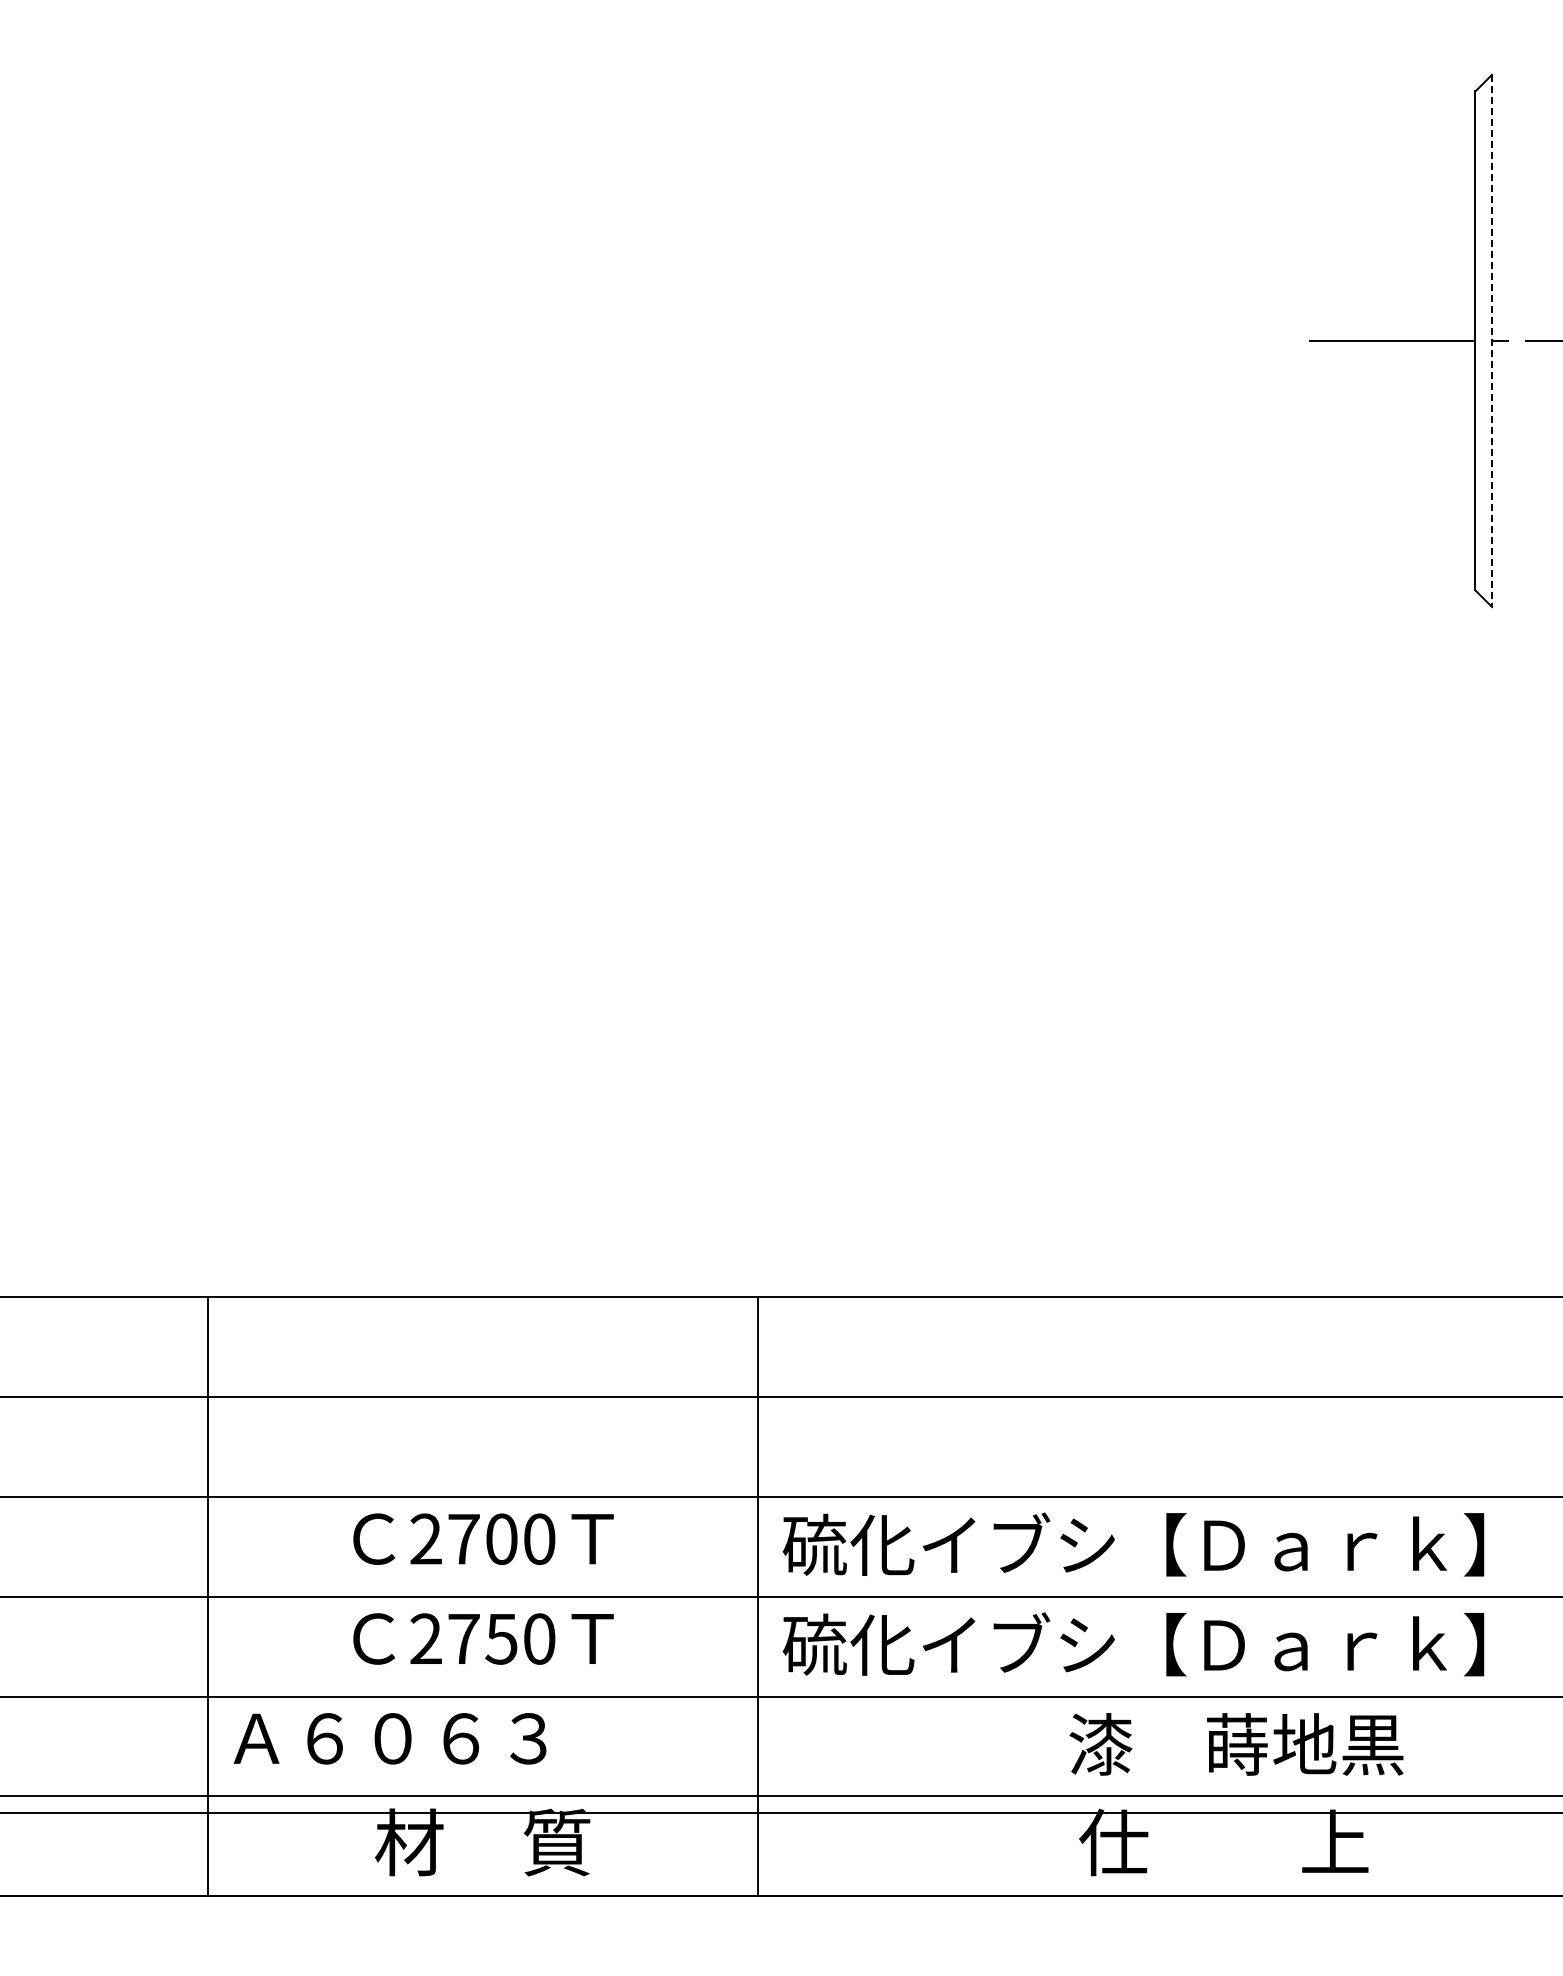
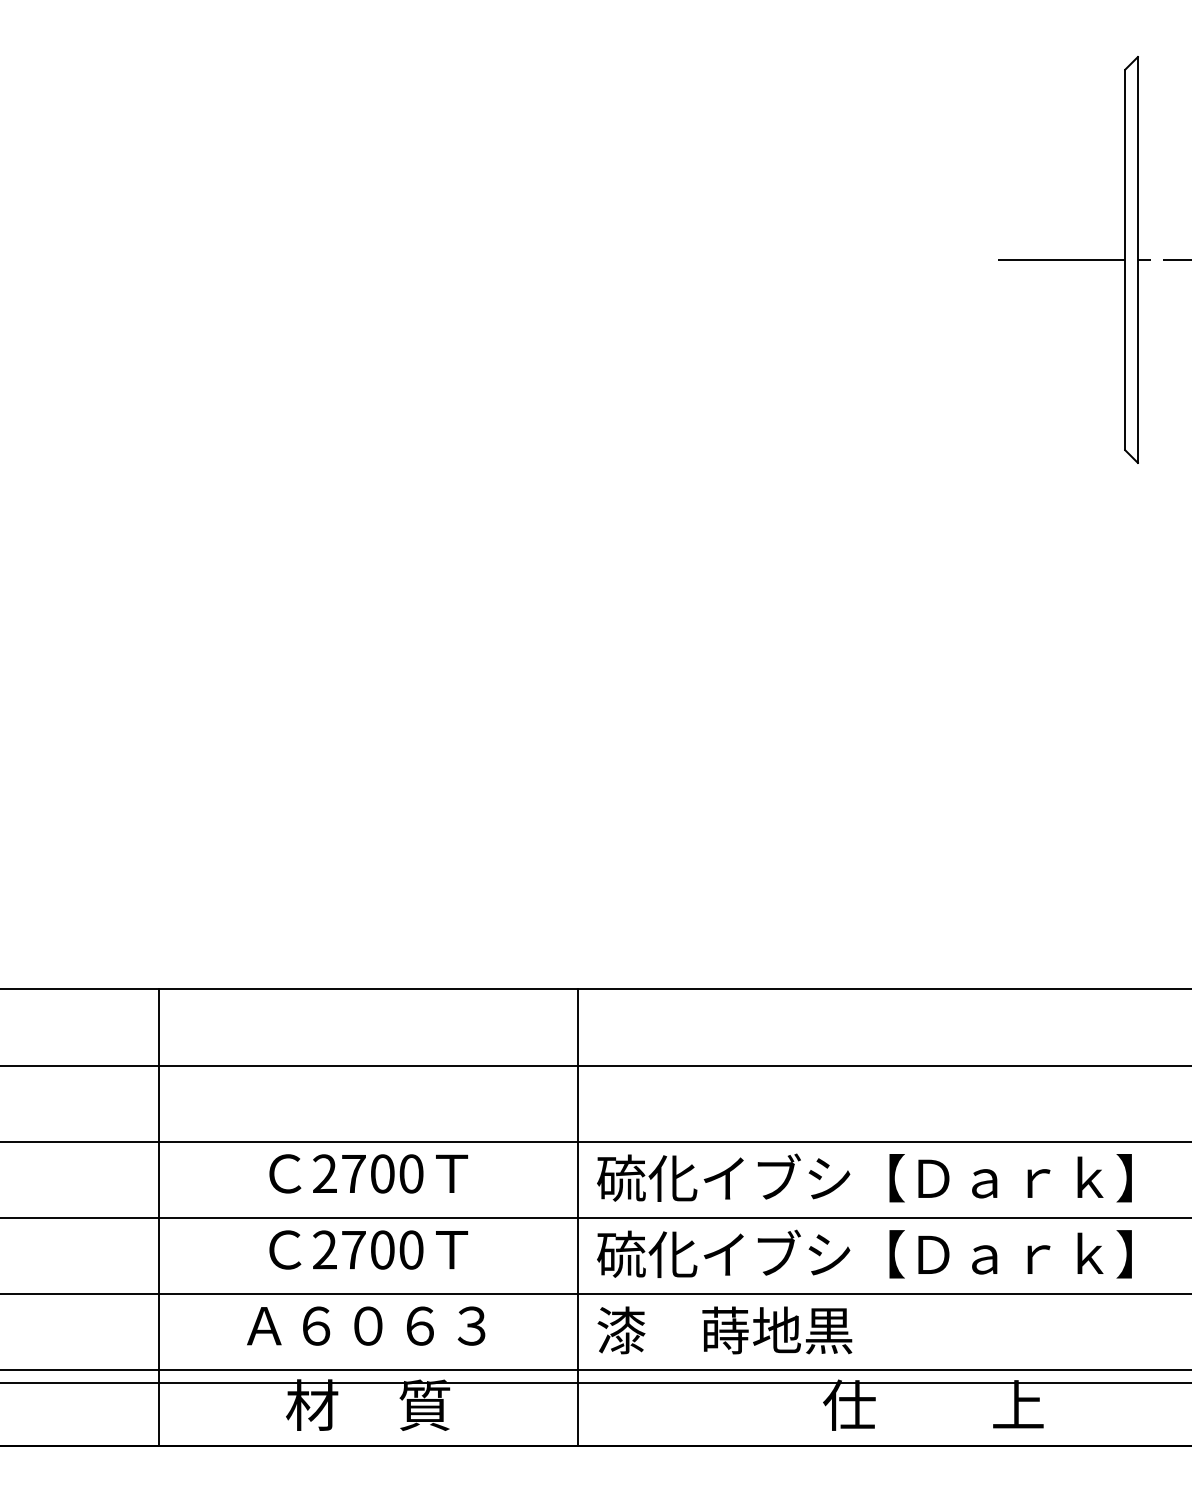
line: (1492, 341) -> (1138, 260), dashed -> solid
text: (501, 1638) -> (382, 1249), 2750 -> 2700
text: (389, 1738) -> (365, 1325), moved
text: (1236, 1744) -> (724, 1330), moved

